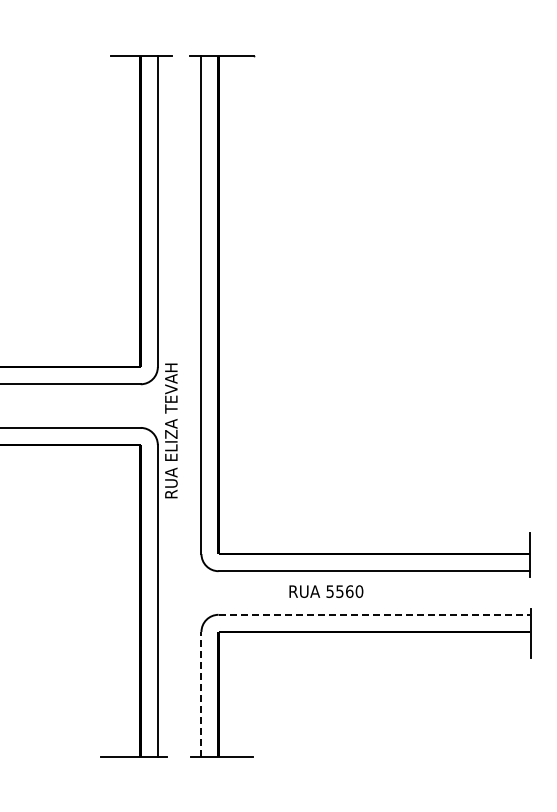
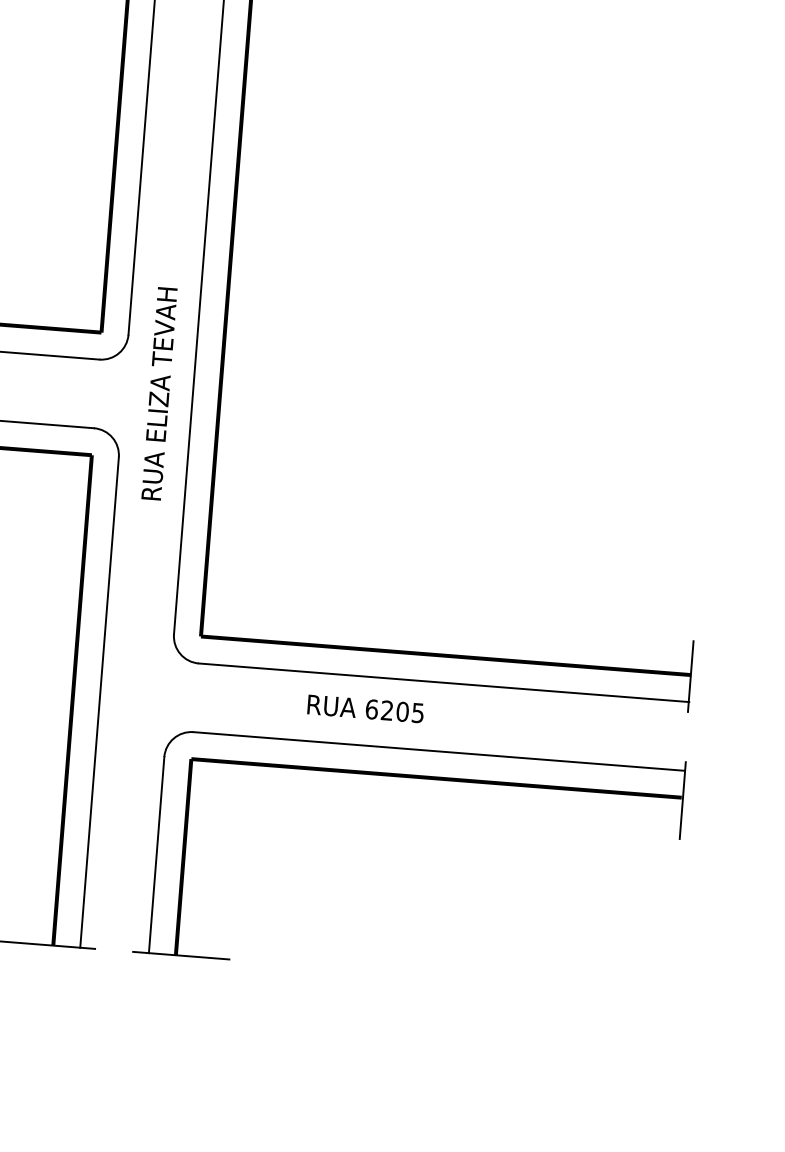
text: (171, 430) -> (159, 393), moved
text: (344, 591) -> (394, 711), 5560 -> 6205
line: (374, 614) -> (438, 750), dashed -> solid
line: (201, 693) -> (156, 853), dashed -> solid

